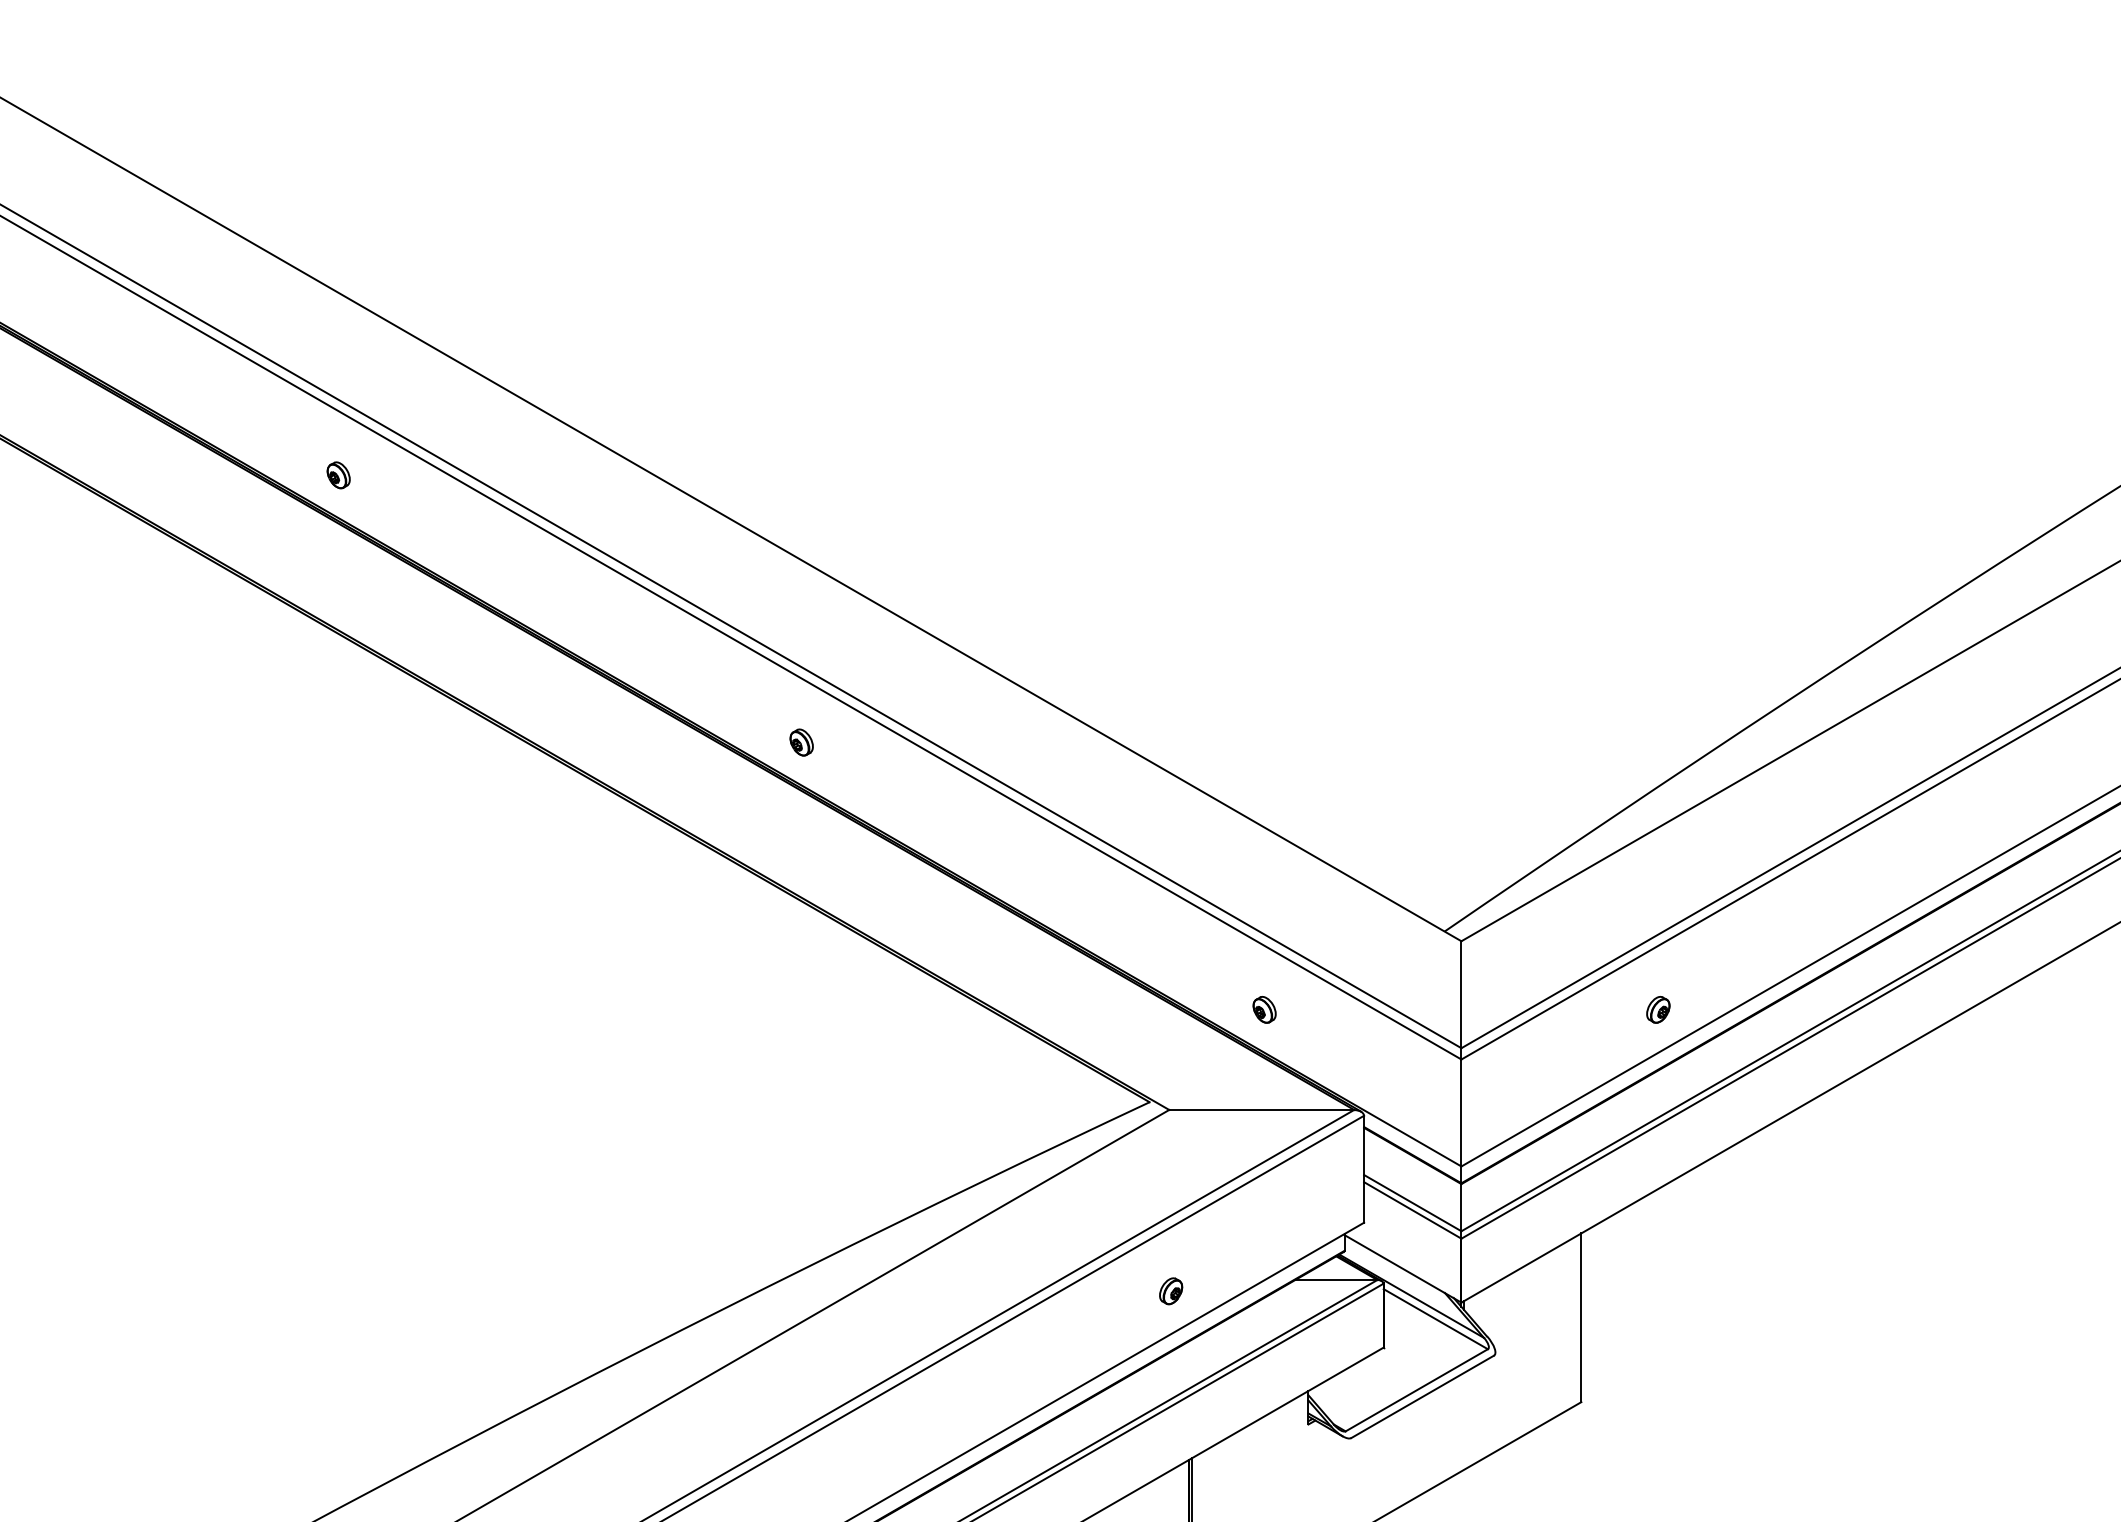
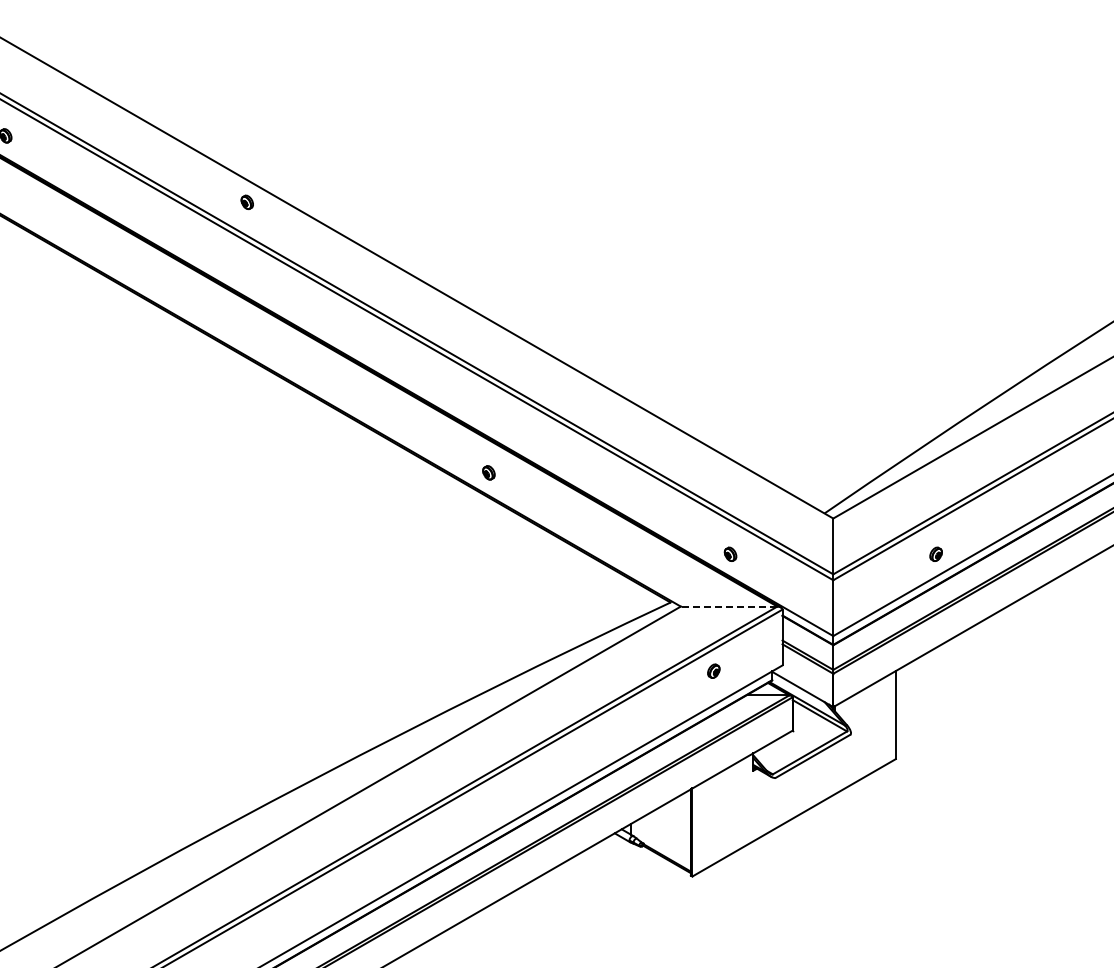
part: (337, 473) -> (246, 201), moved
part: (800, 741) -> (488, 472), moved
line: (1260, 1109) -> (728, 606), solid -> dashed
part: (1170, 1289) -> (713, 670), moved

